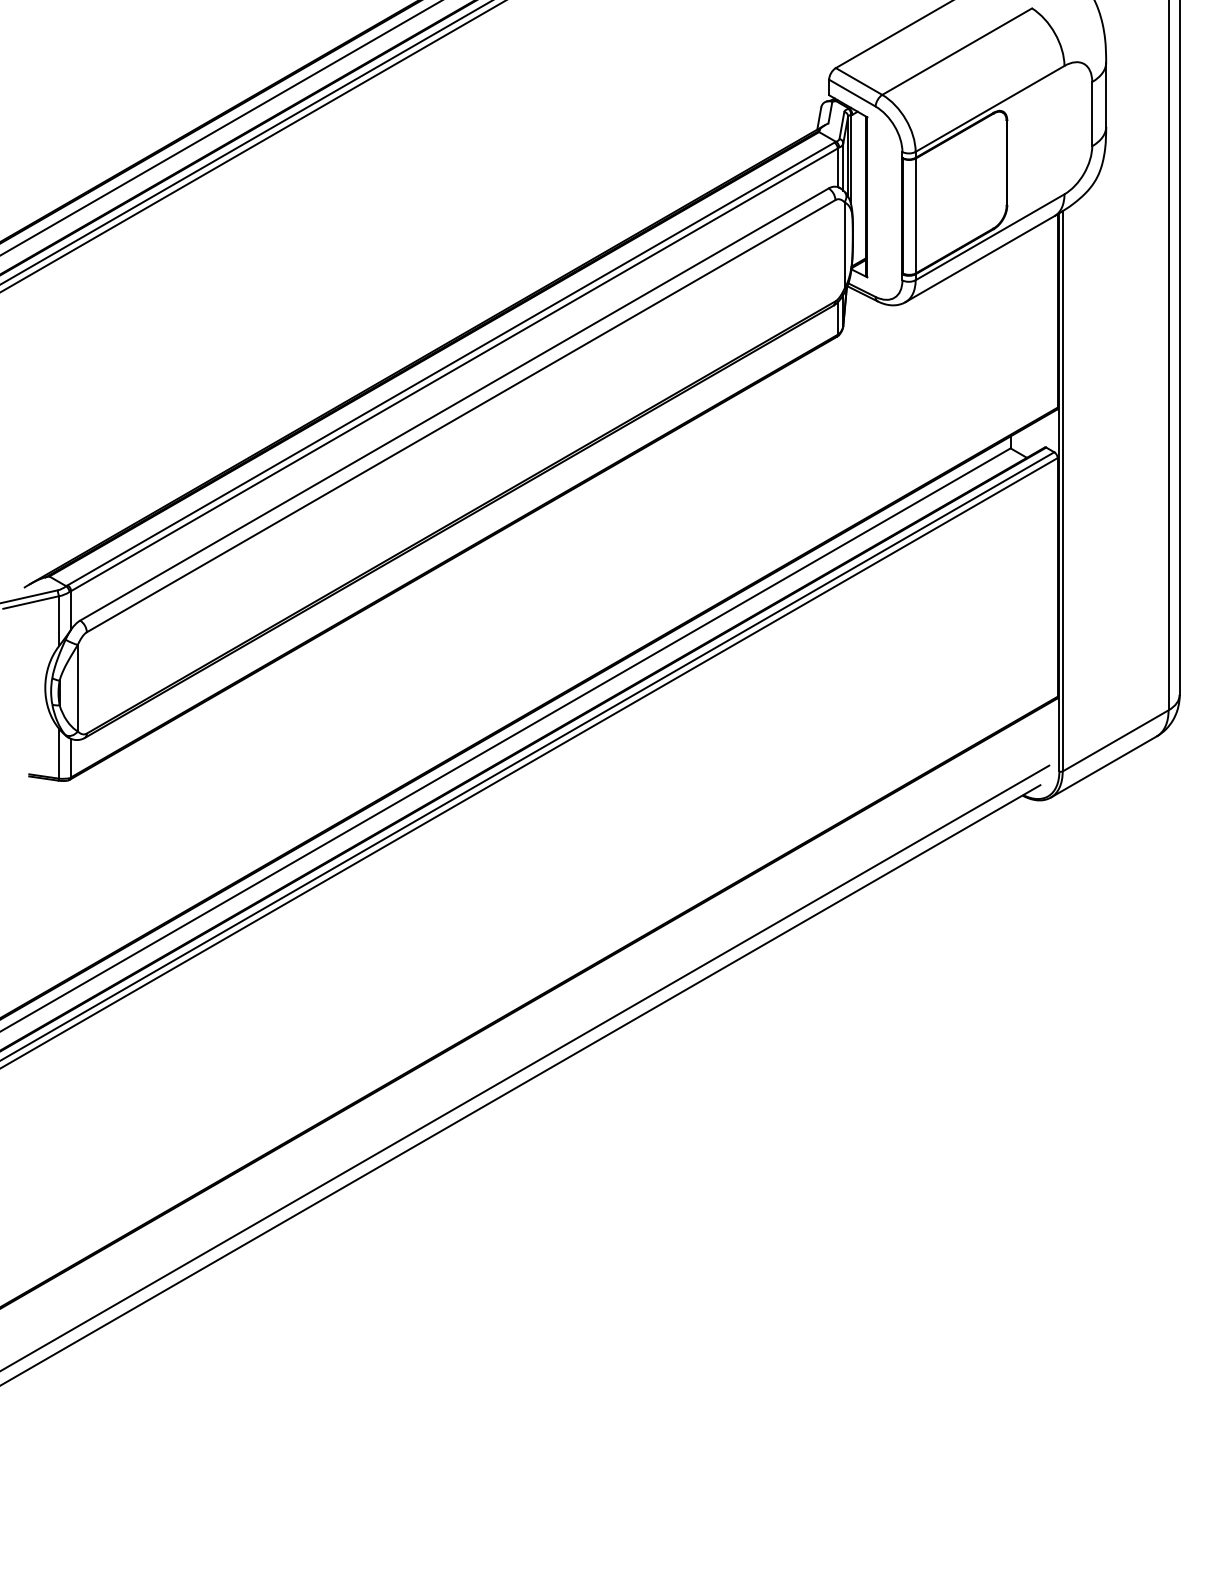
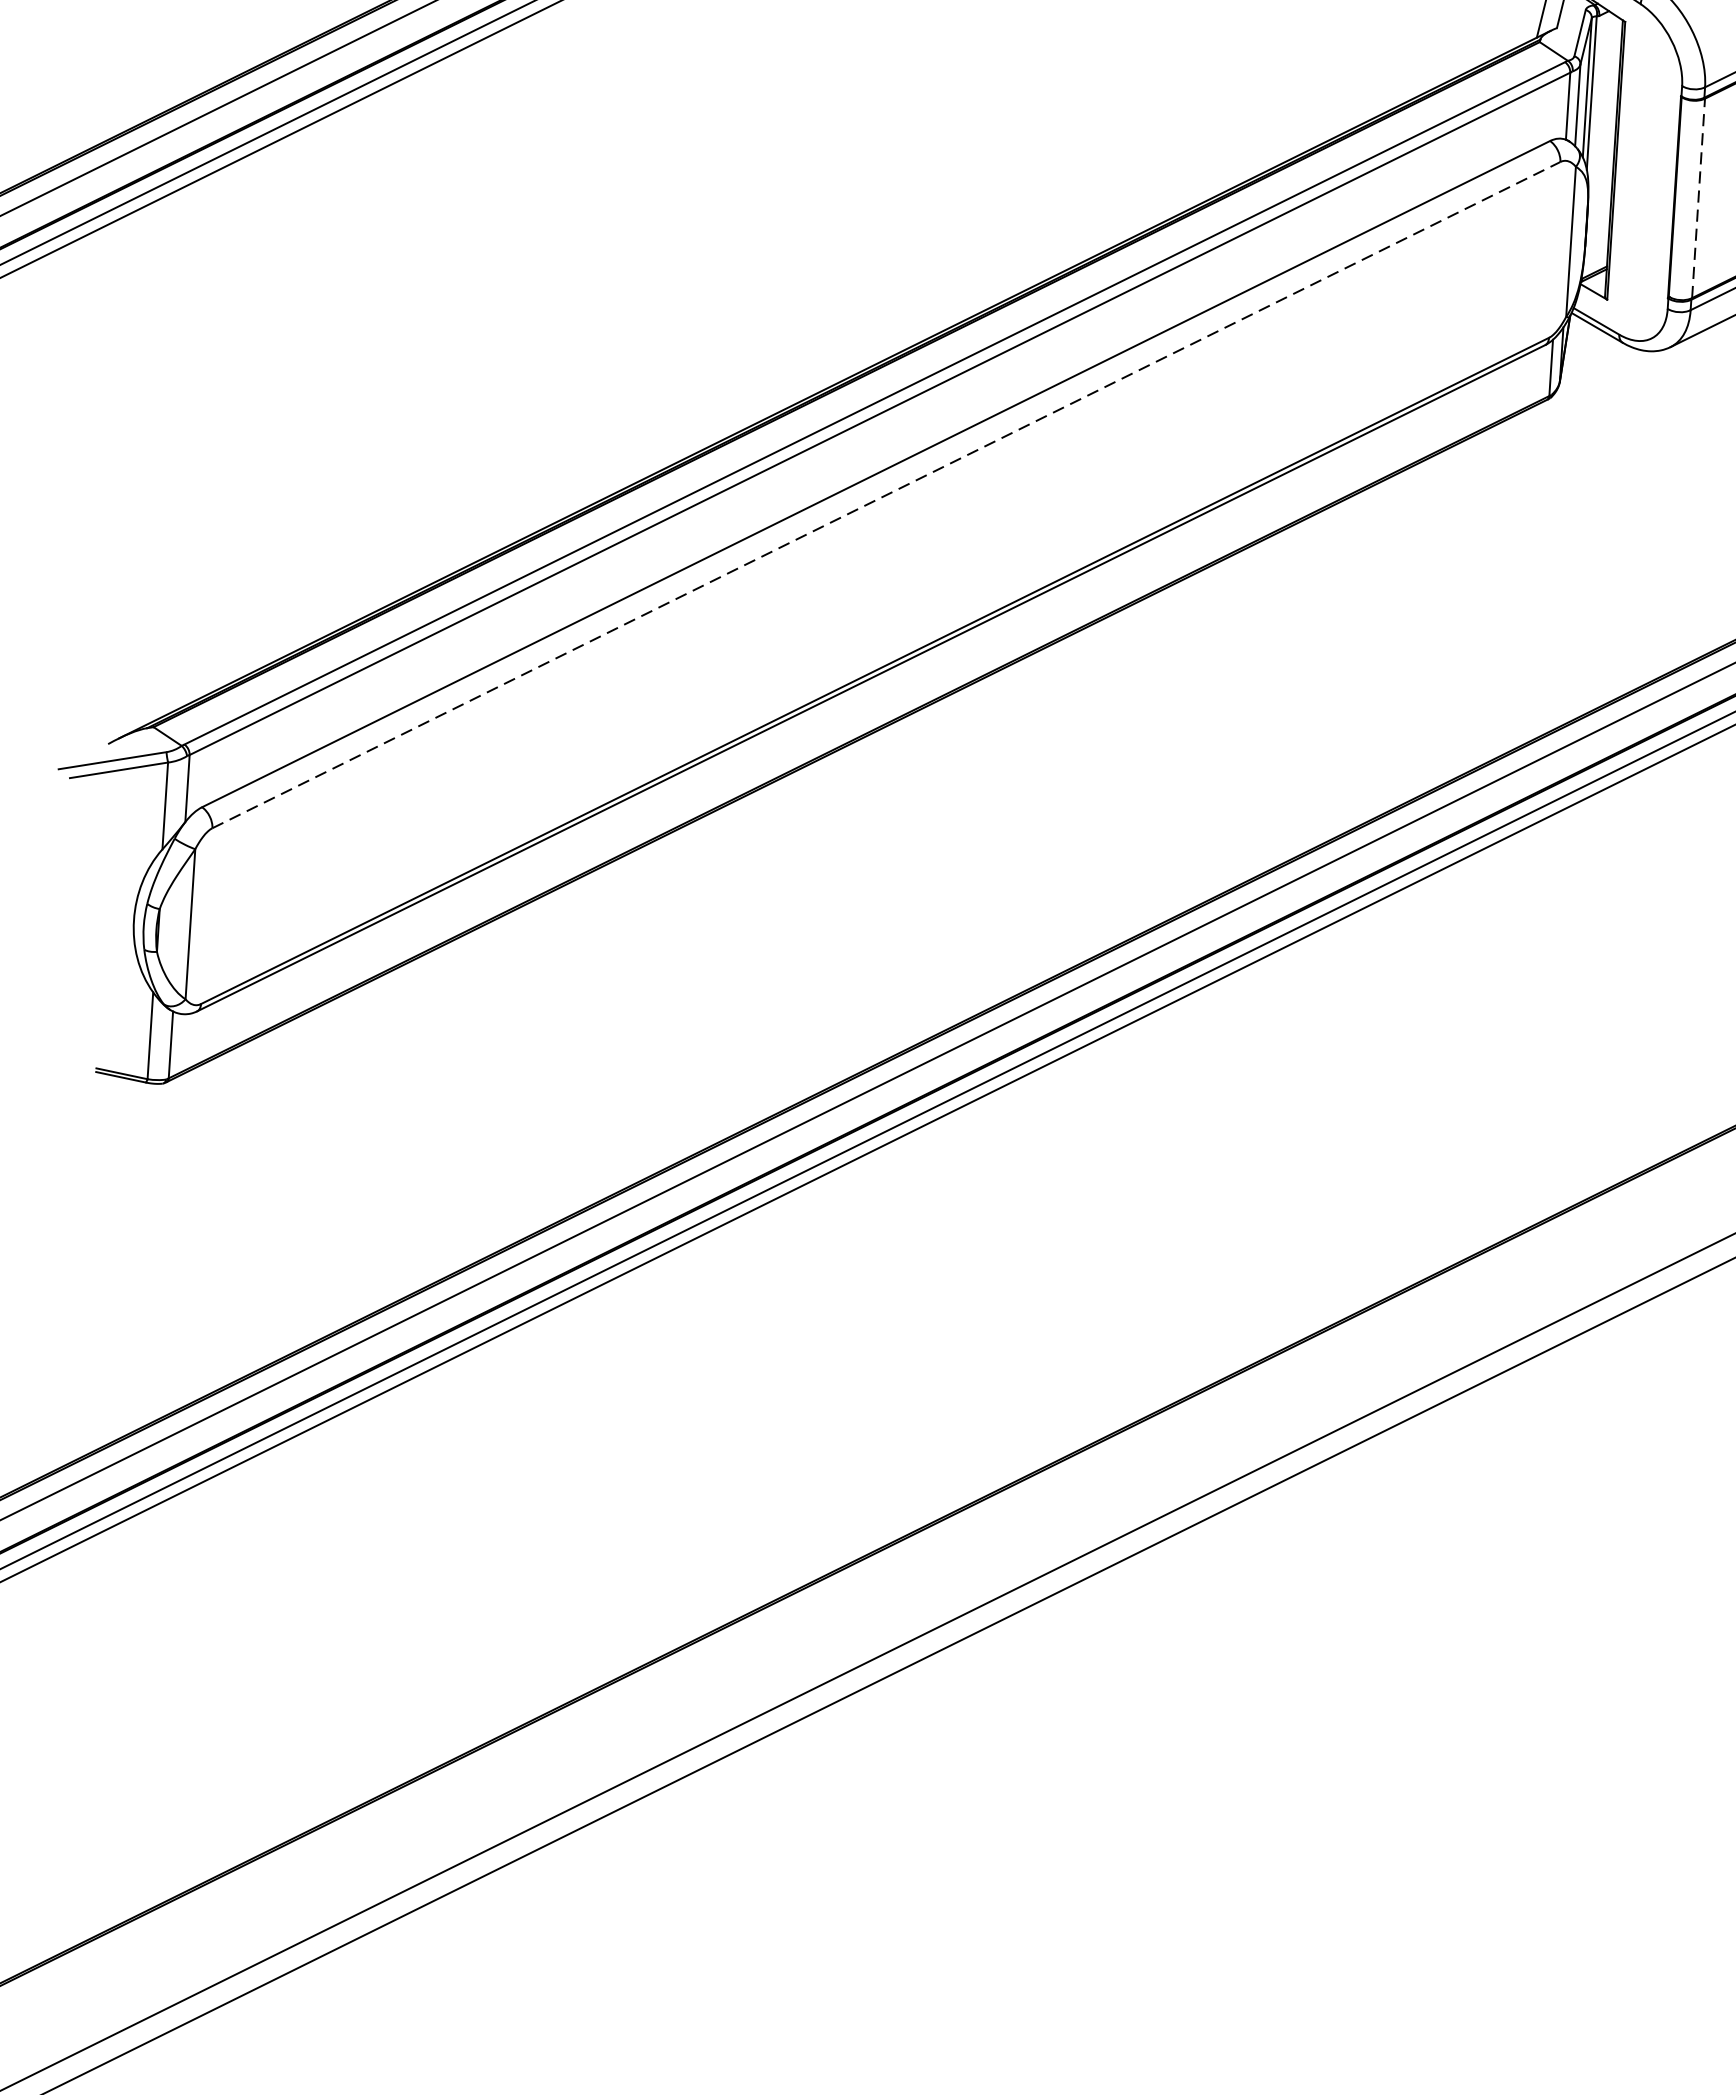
line: (916, 215) -> (1699, 197), solid -> dashed
line: (461, 415) -> (887, 493), solid -> dashed

